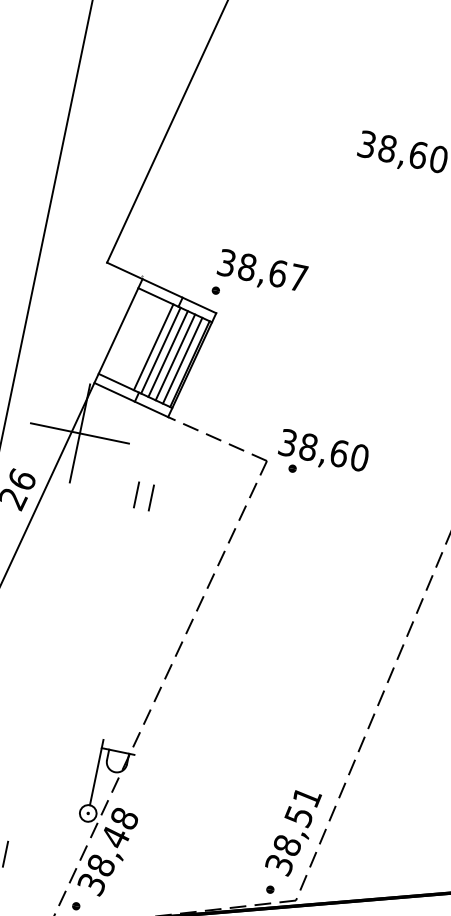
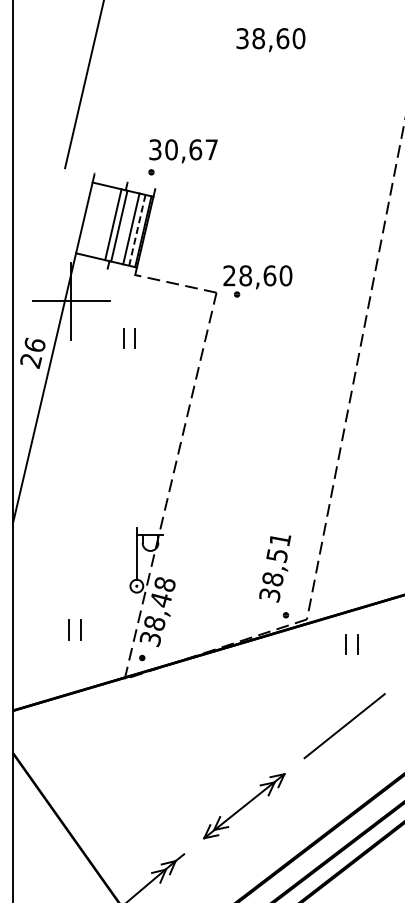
text: (247, 266) -> (171, 149), 38,67 -> 30,67
line: (162, 287) -> (110, 178), removed
line: (168, 354) -> (125, 227), removed
line: (182, 361) -> (137, 230), solid -> dashed
line: (131, 399) -> (104, 267), removed
text: (288, 442) -> (229, 275), 38,60 -> 28,60
text: (293, 832) -> (275, 568), moved

